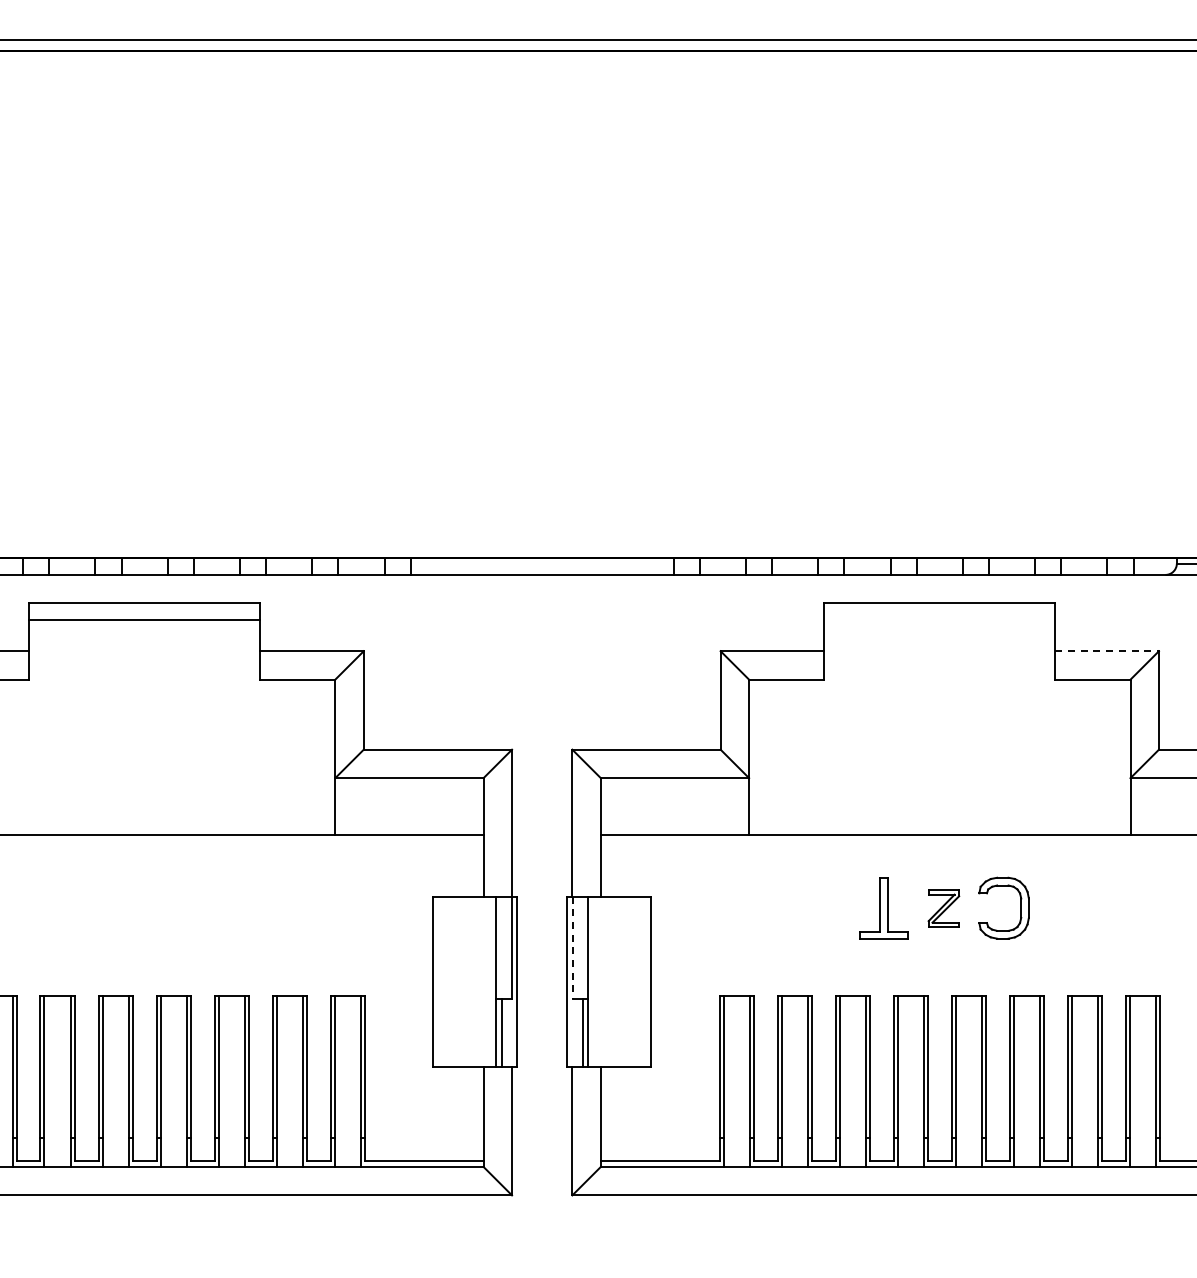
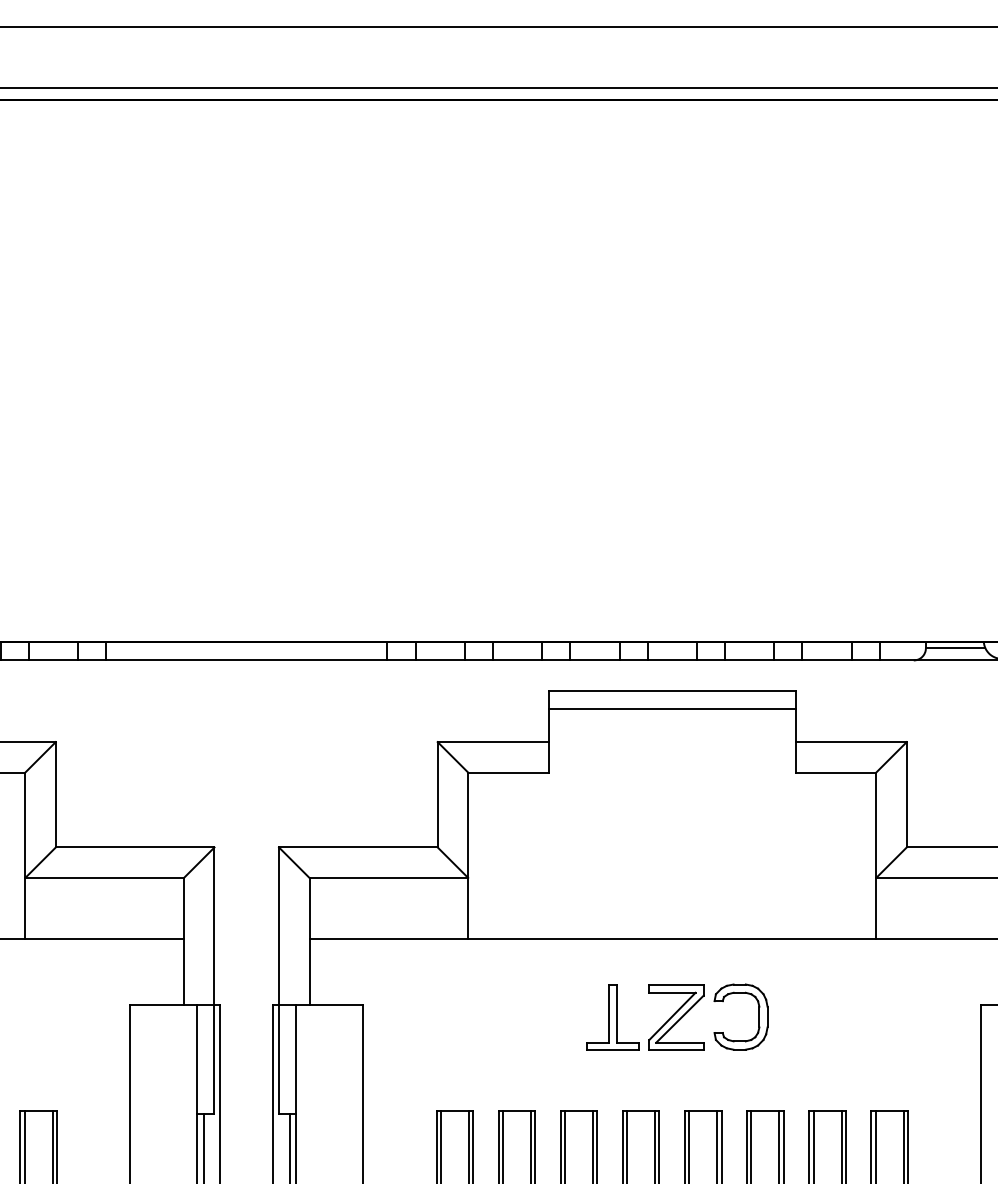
line: (939, 620) -> (671, 709), added
line: (1107, 651) -> (851, 742), dashed -> solid
part: (943, 908) -> (676, 1017), size x1.67
line: (572, 948) -> (279, 1060), dashed -> solid

